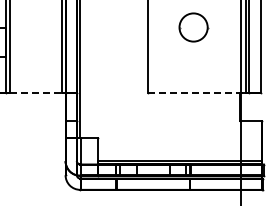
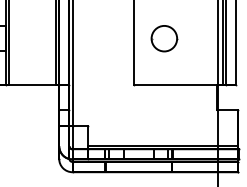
part: (193, 27) -> (164, 38), moved
line: (36, 93) -> (32, 84), dashed -> solid
line: (197, 93) -> (178, 84), dashed -> solid

